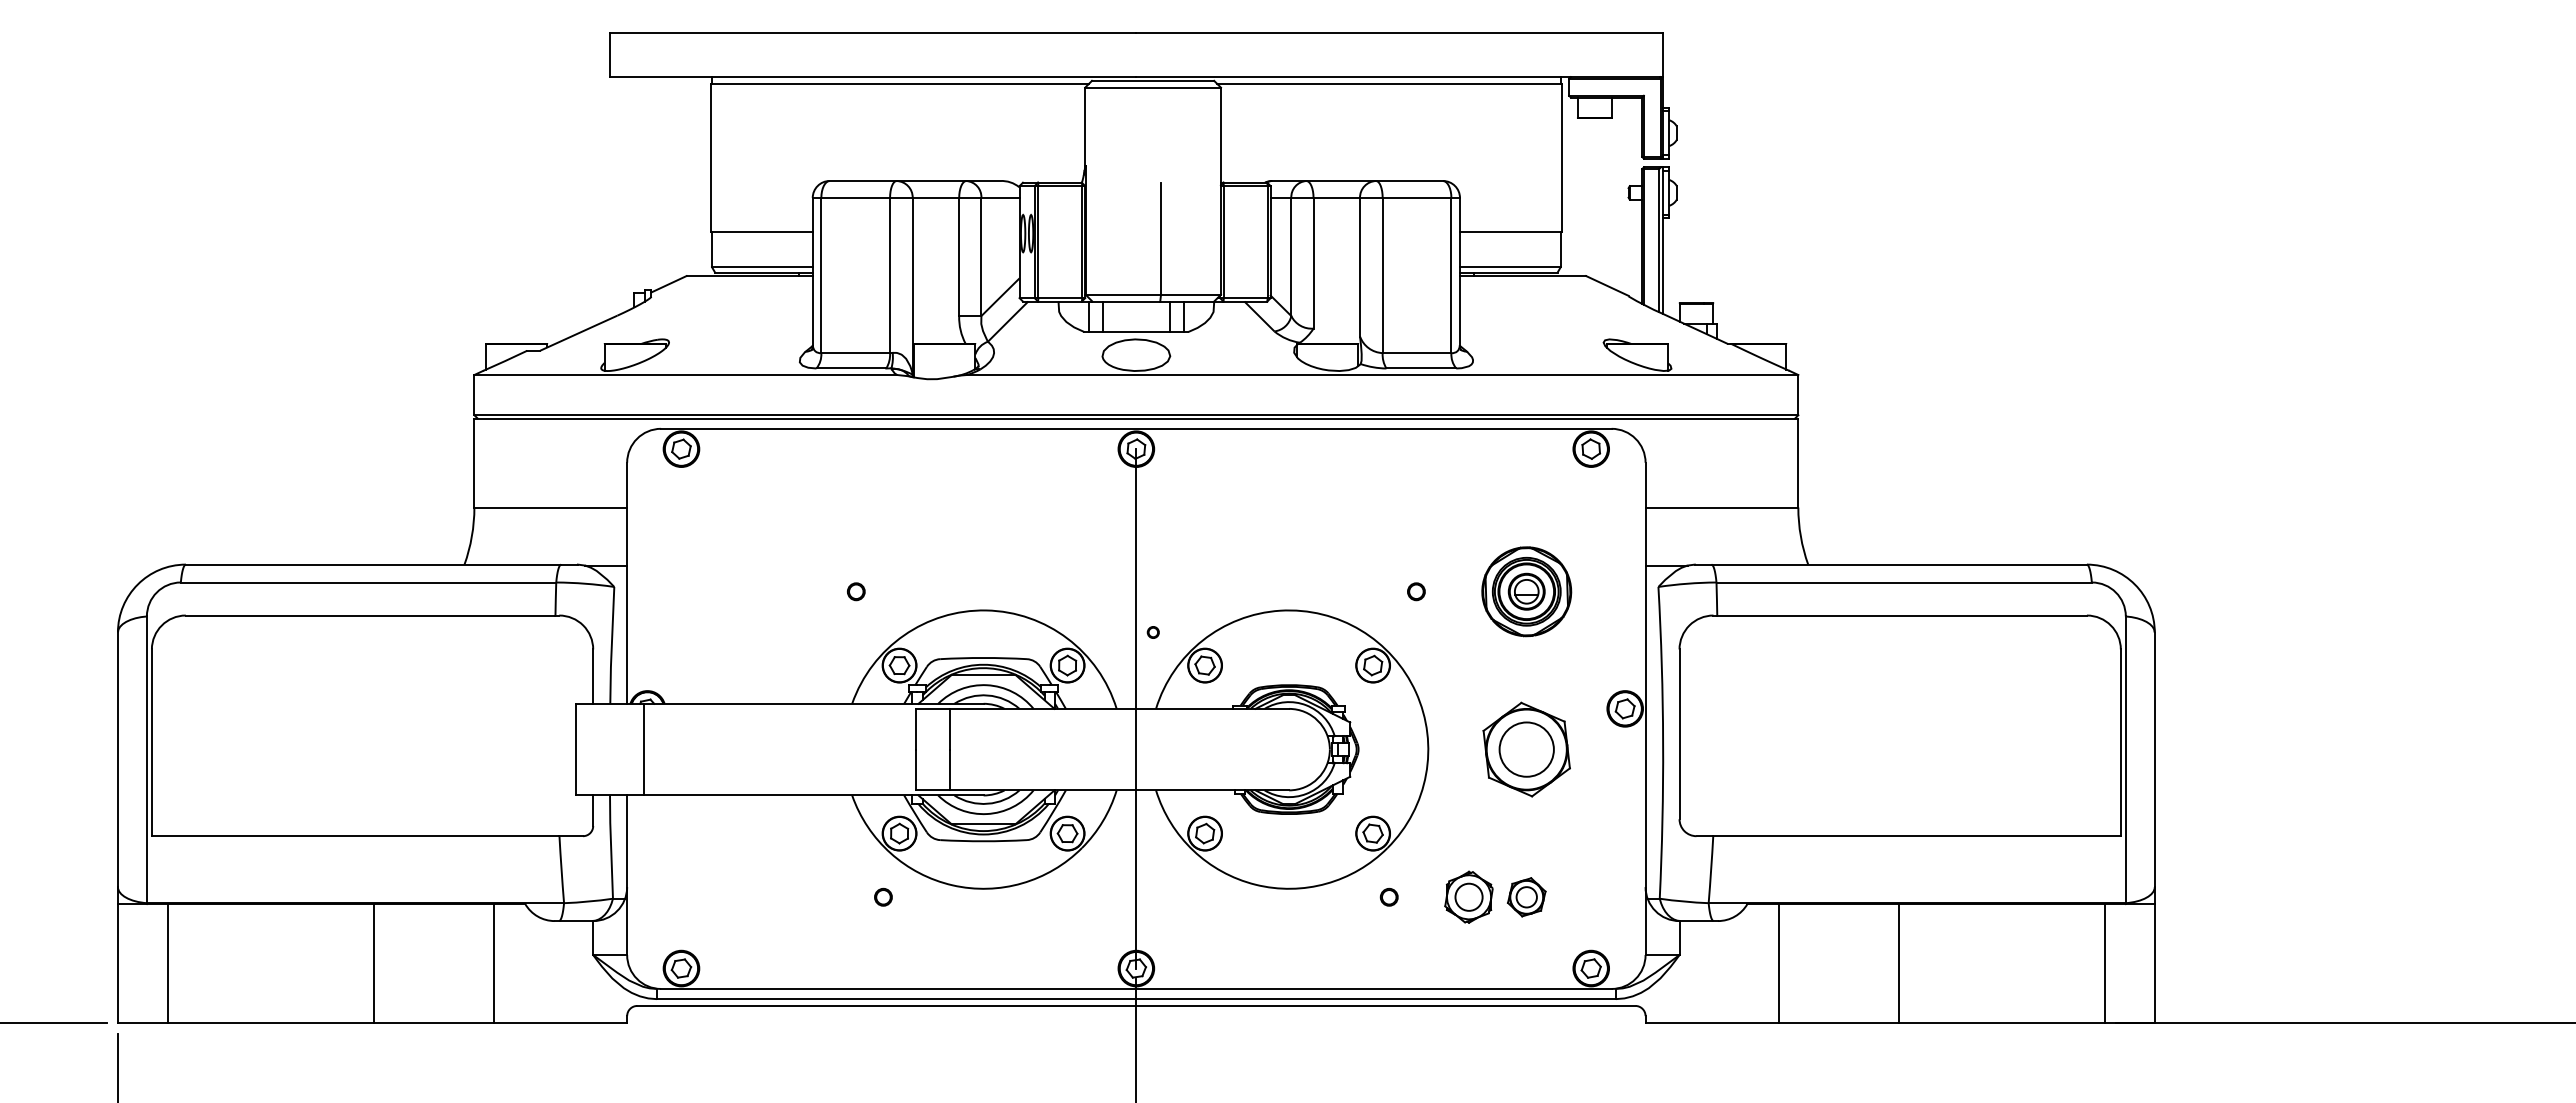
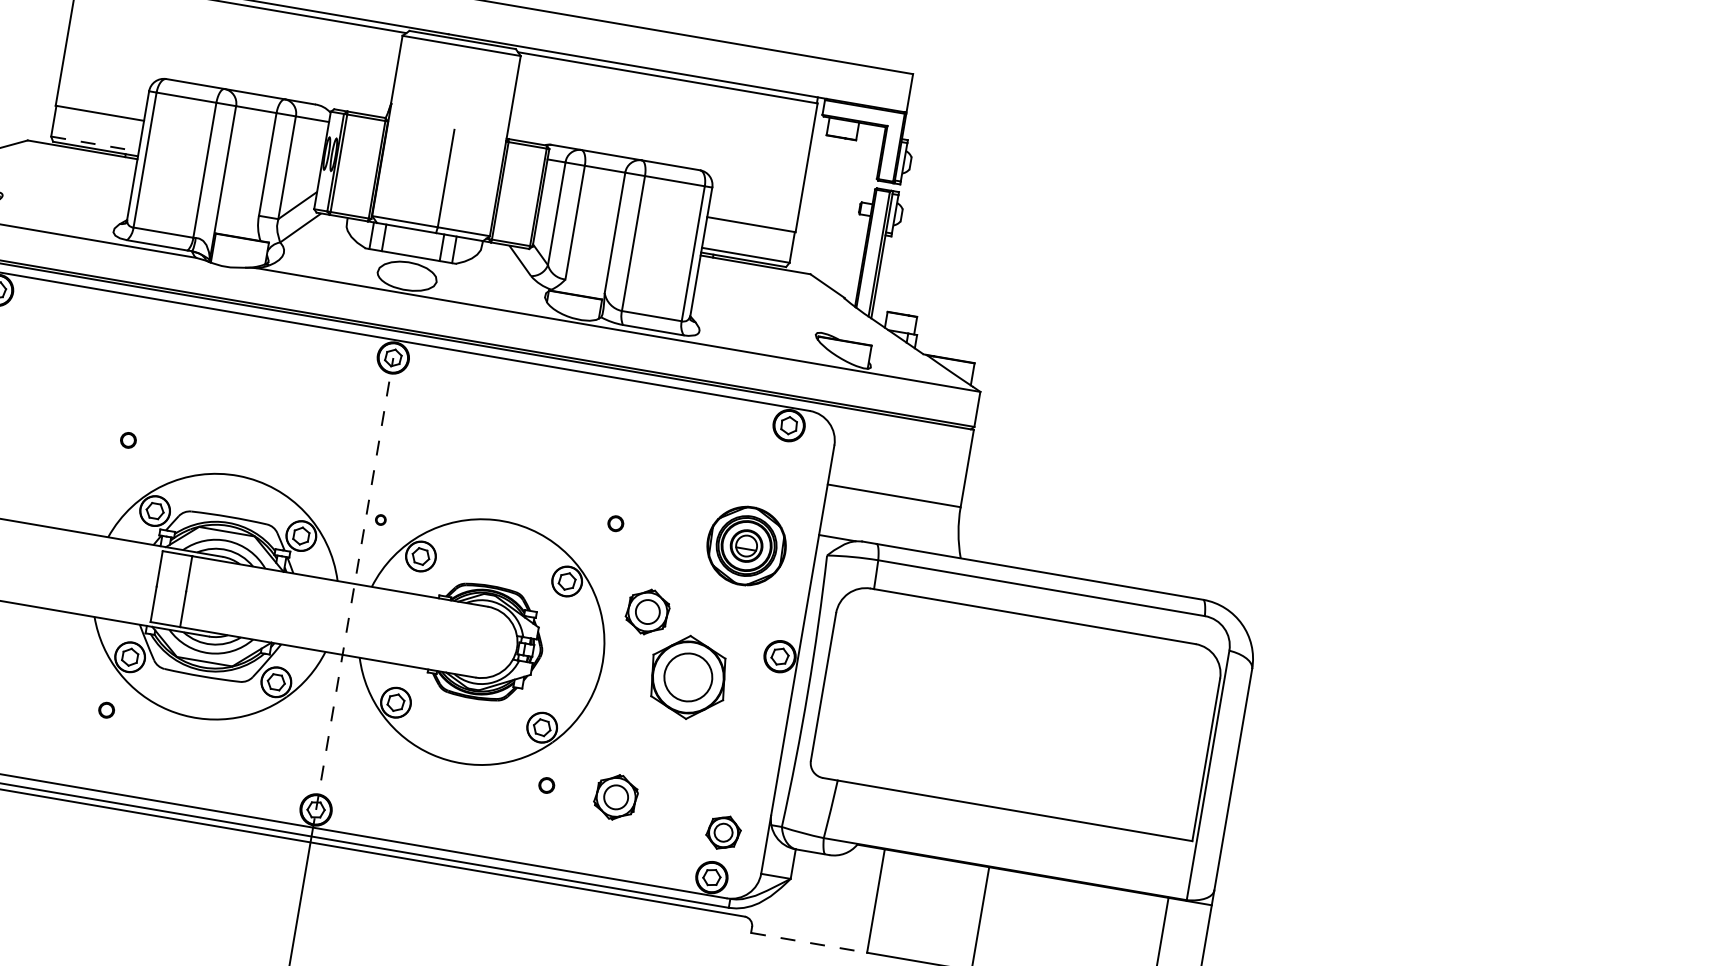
line: (762, 267) -> (95, 144), solid -> dashed
part: (1526, 591) -> (746, 545), moved
part: (1468, 683) -> (647, 611), added
line: (1136, 708) -> (354, 583), solid -> dashed
part: (1526, 897) -> (723, 832), moved
line: (1712, 1022) -> (809, 942), solid -> dashed

